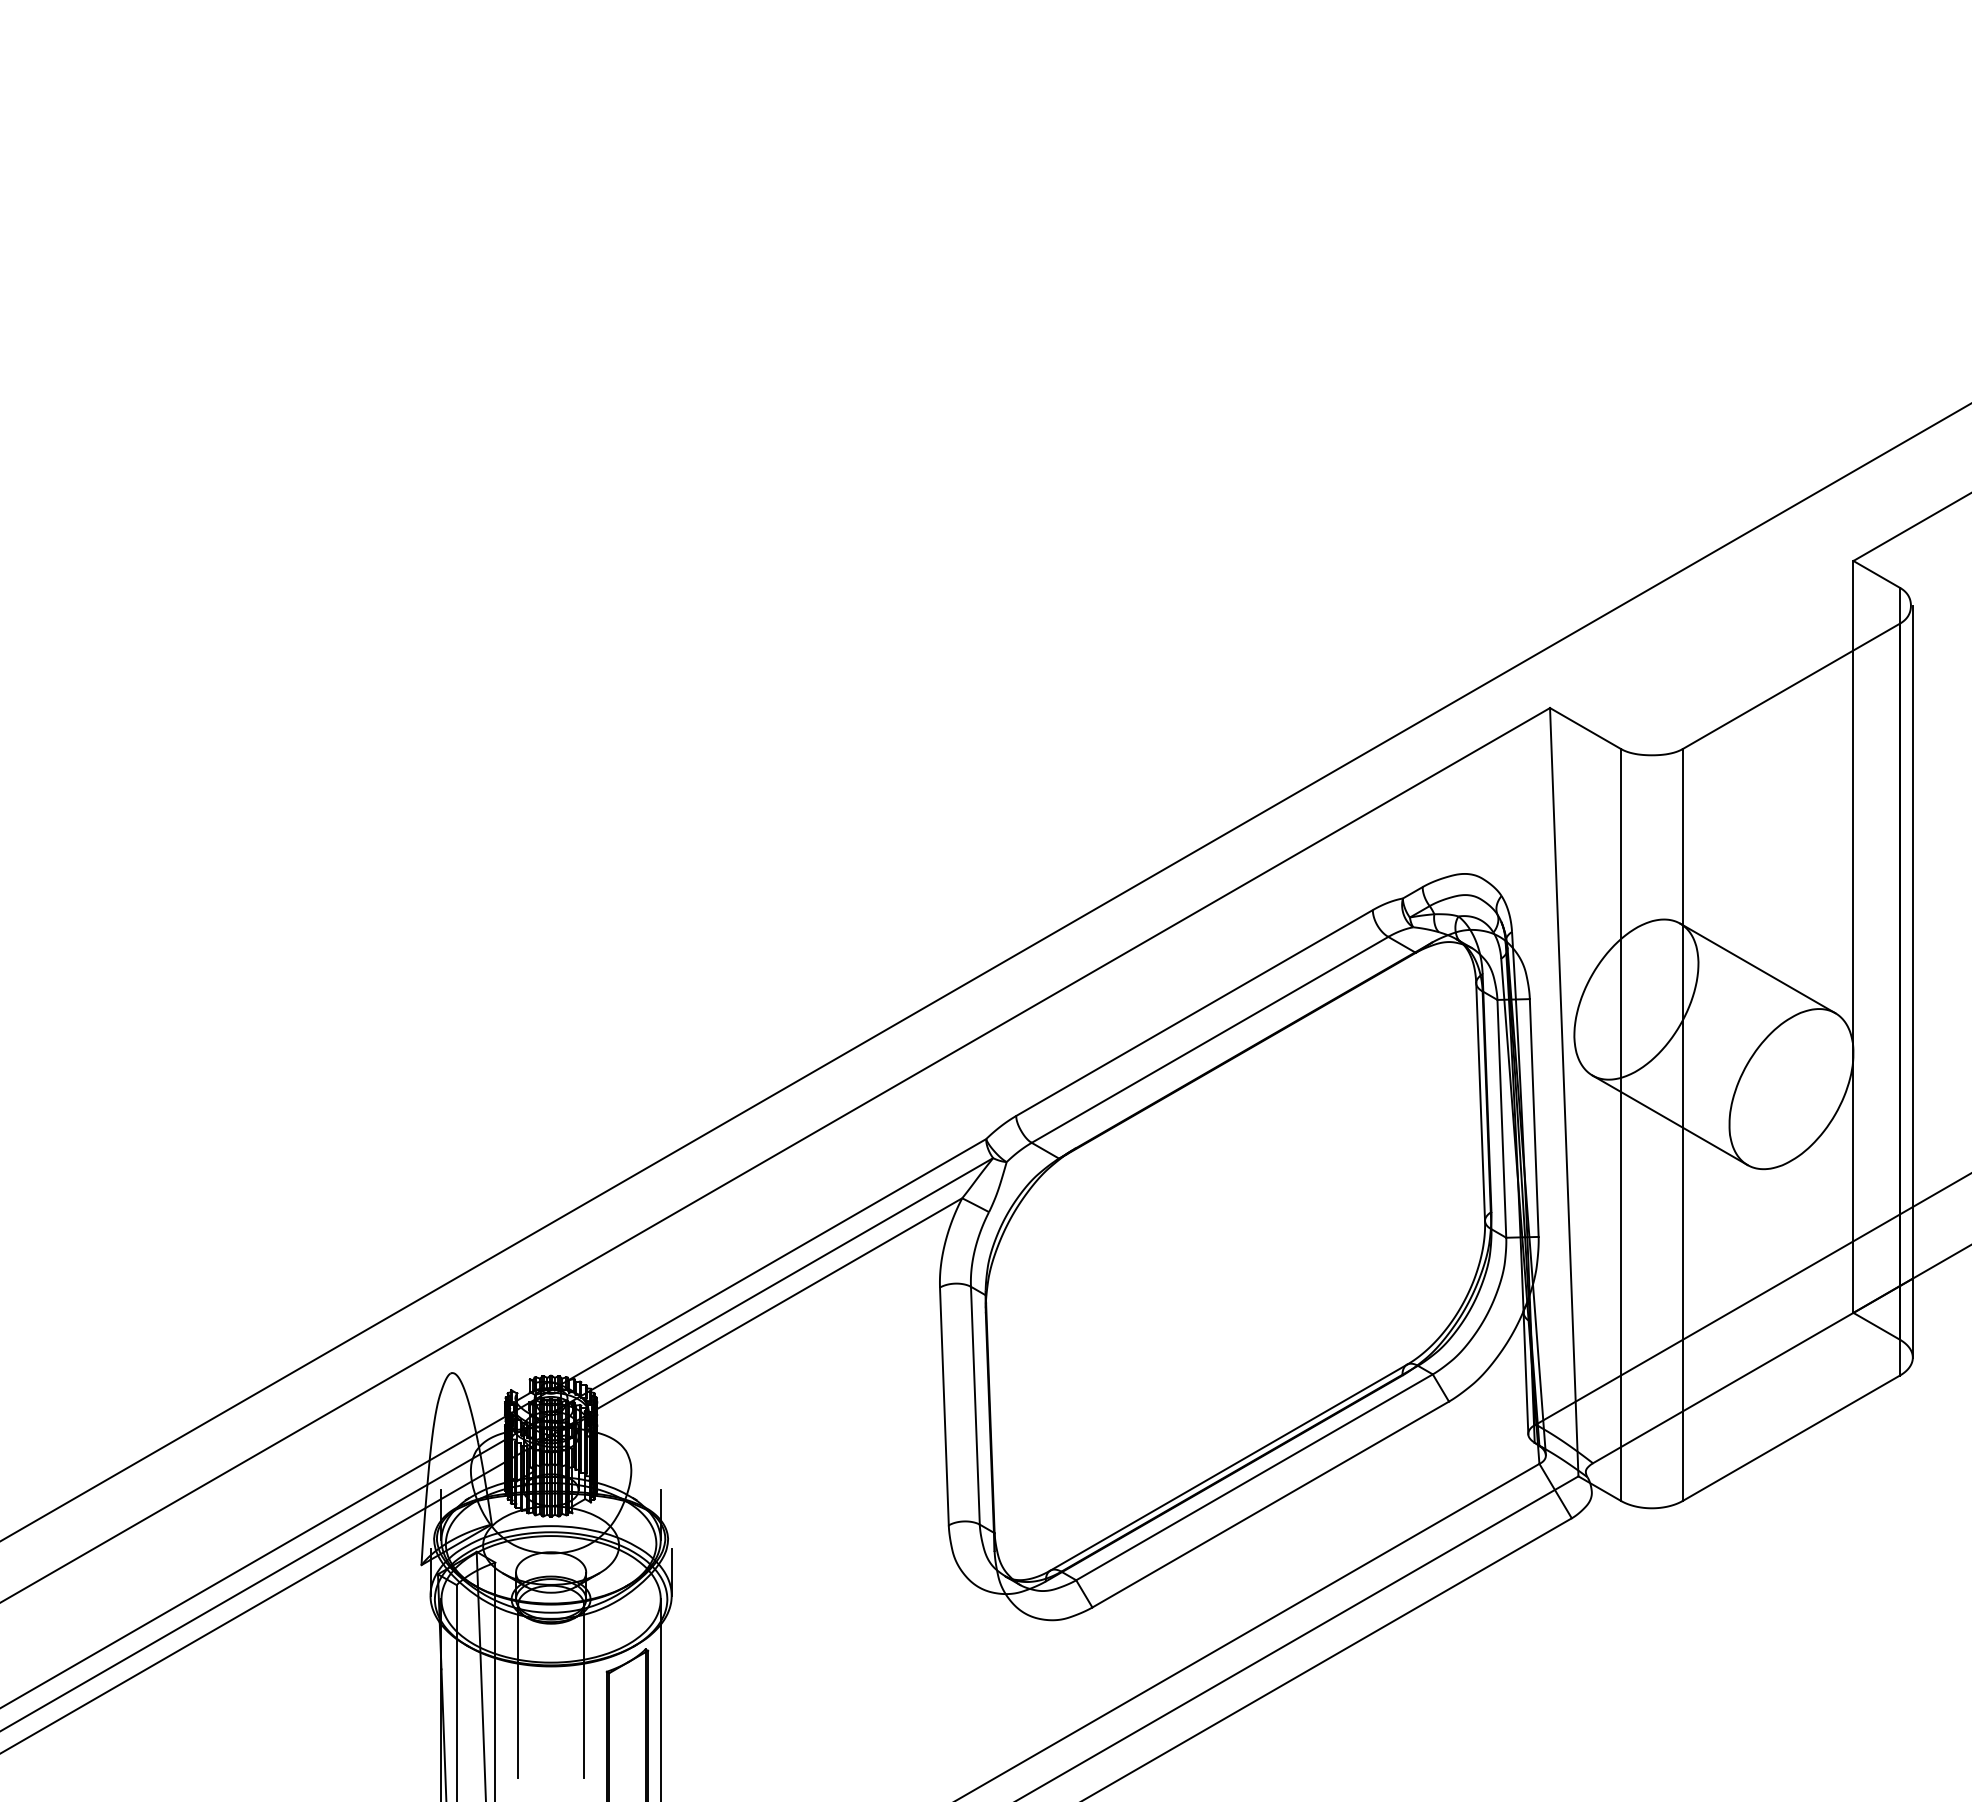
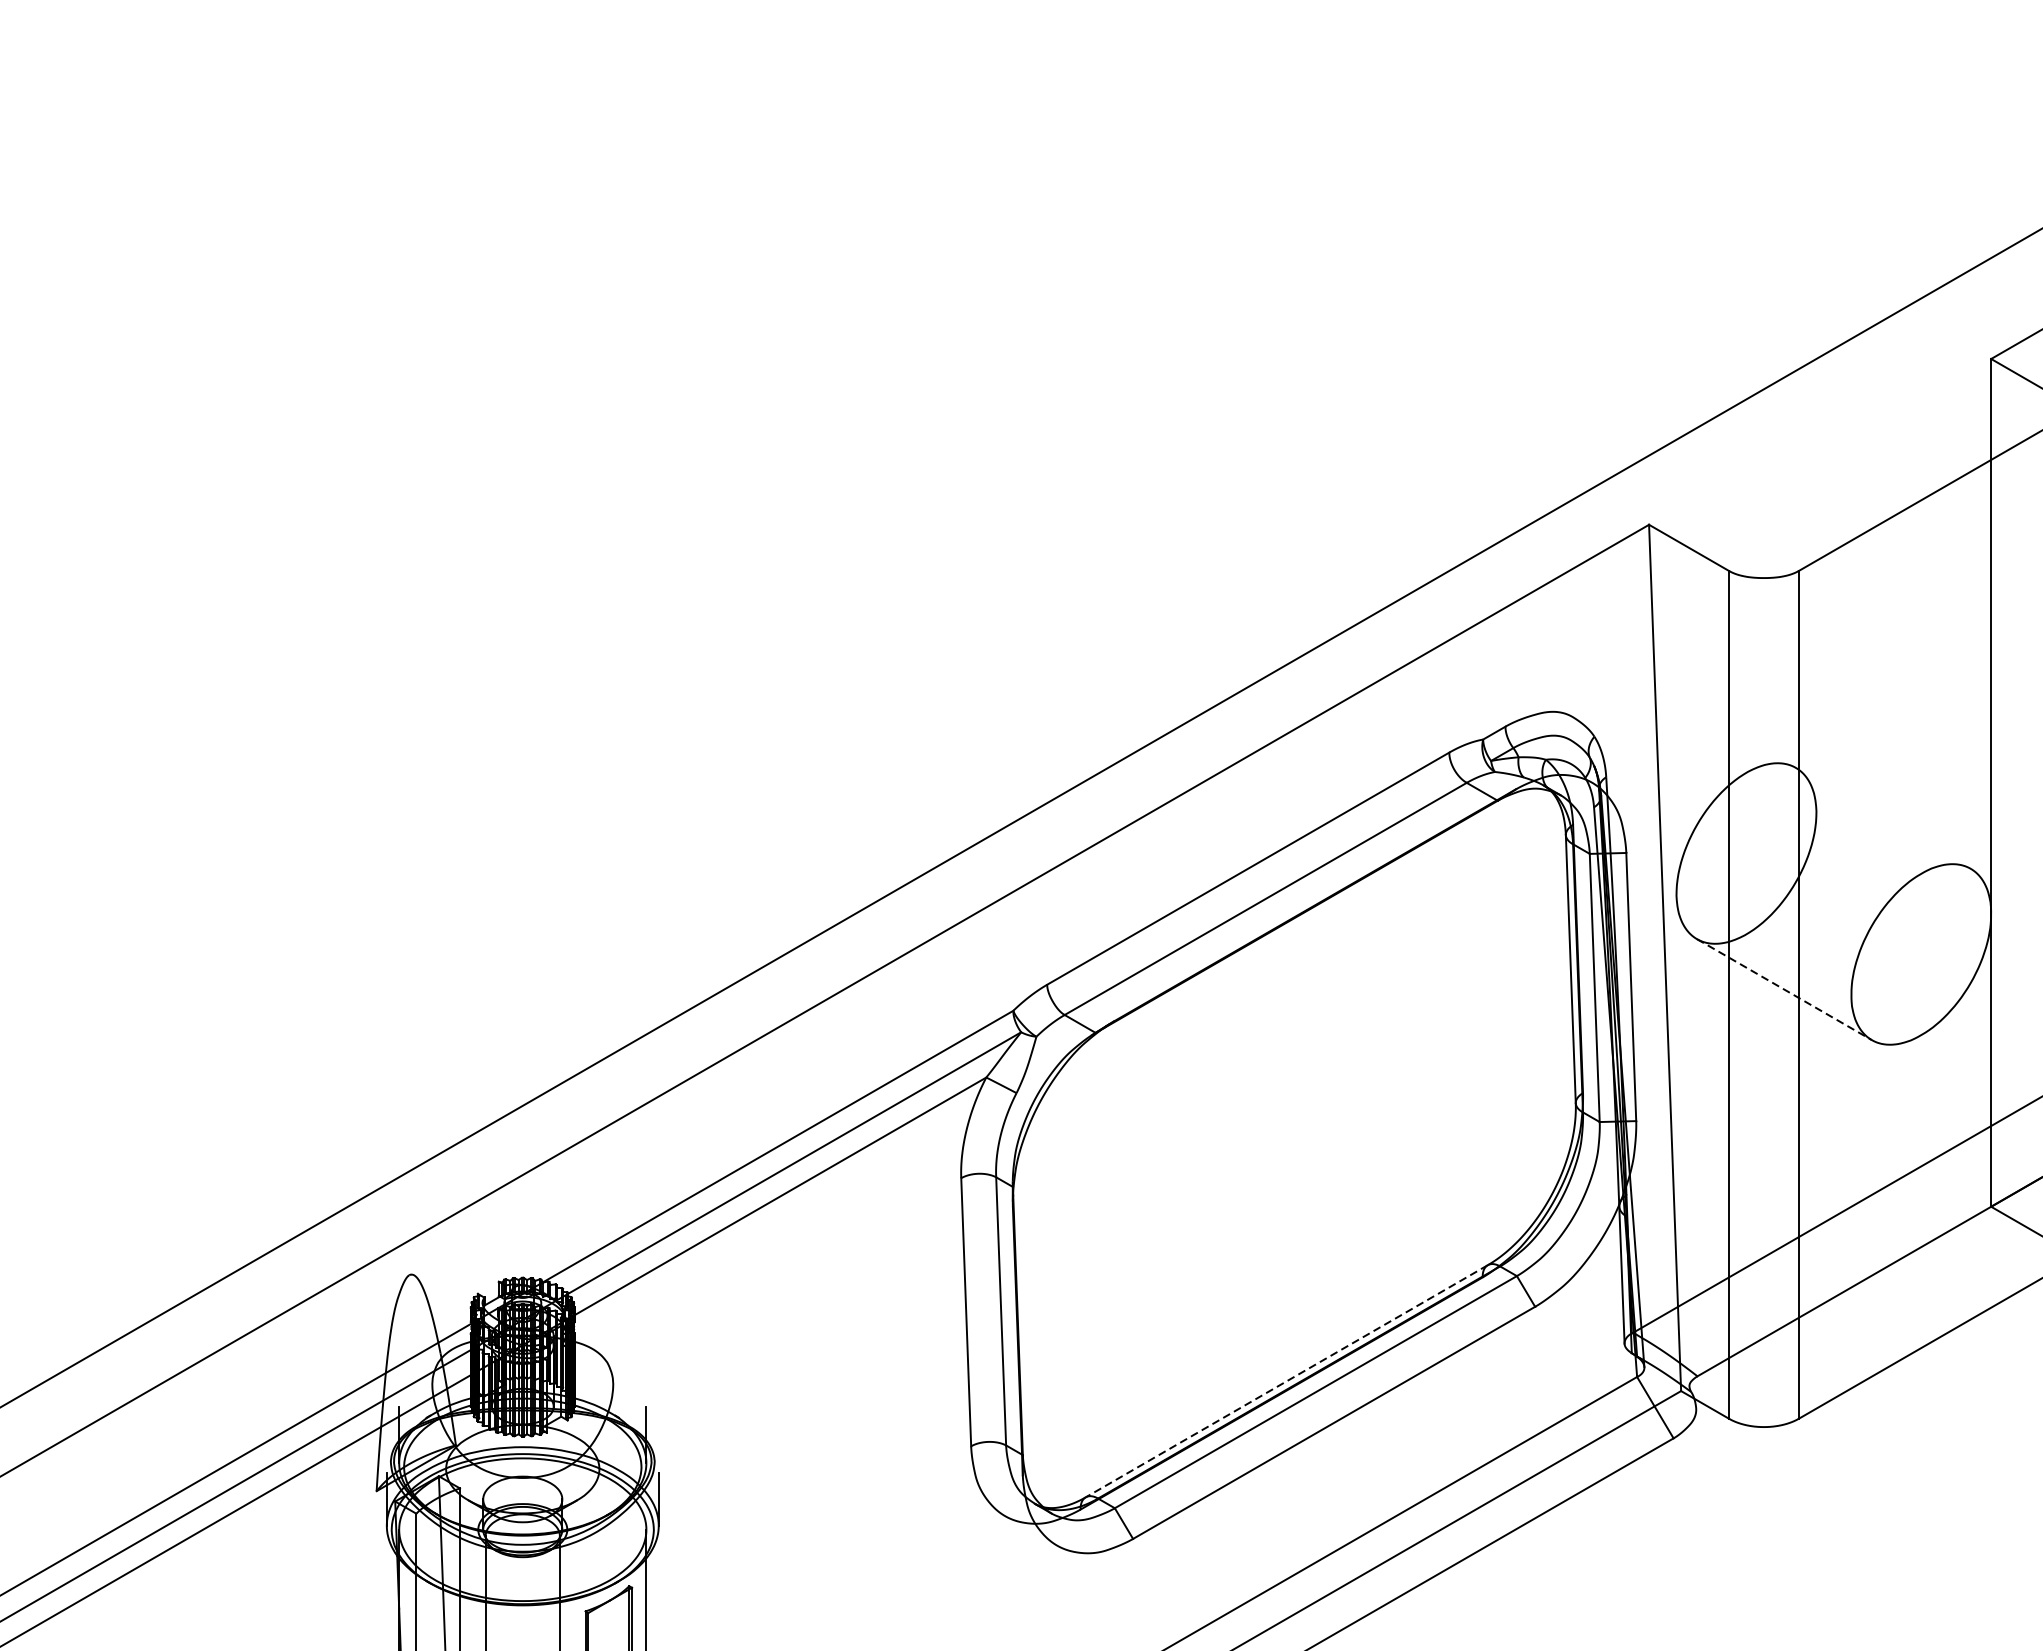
line: (1757, 968) -> (1882, 818), removed
line: (1670, 1120) -> (1784, 989), solid -> dashed
line: (1228, 1467) -> (1286, 1381), solid -> dashed

